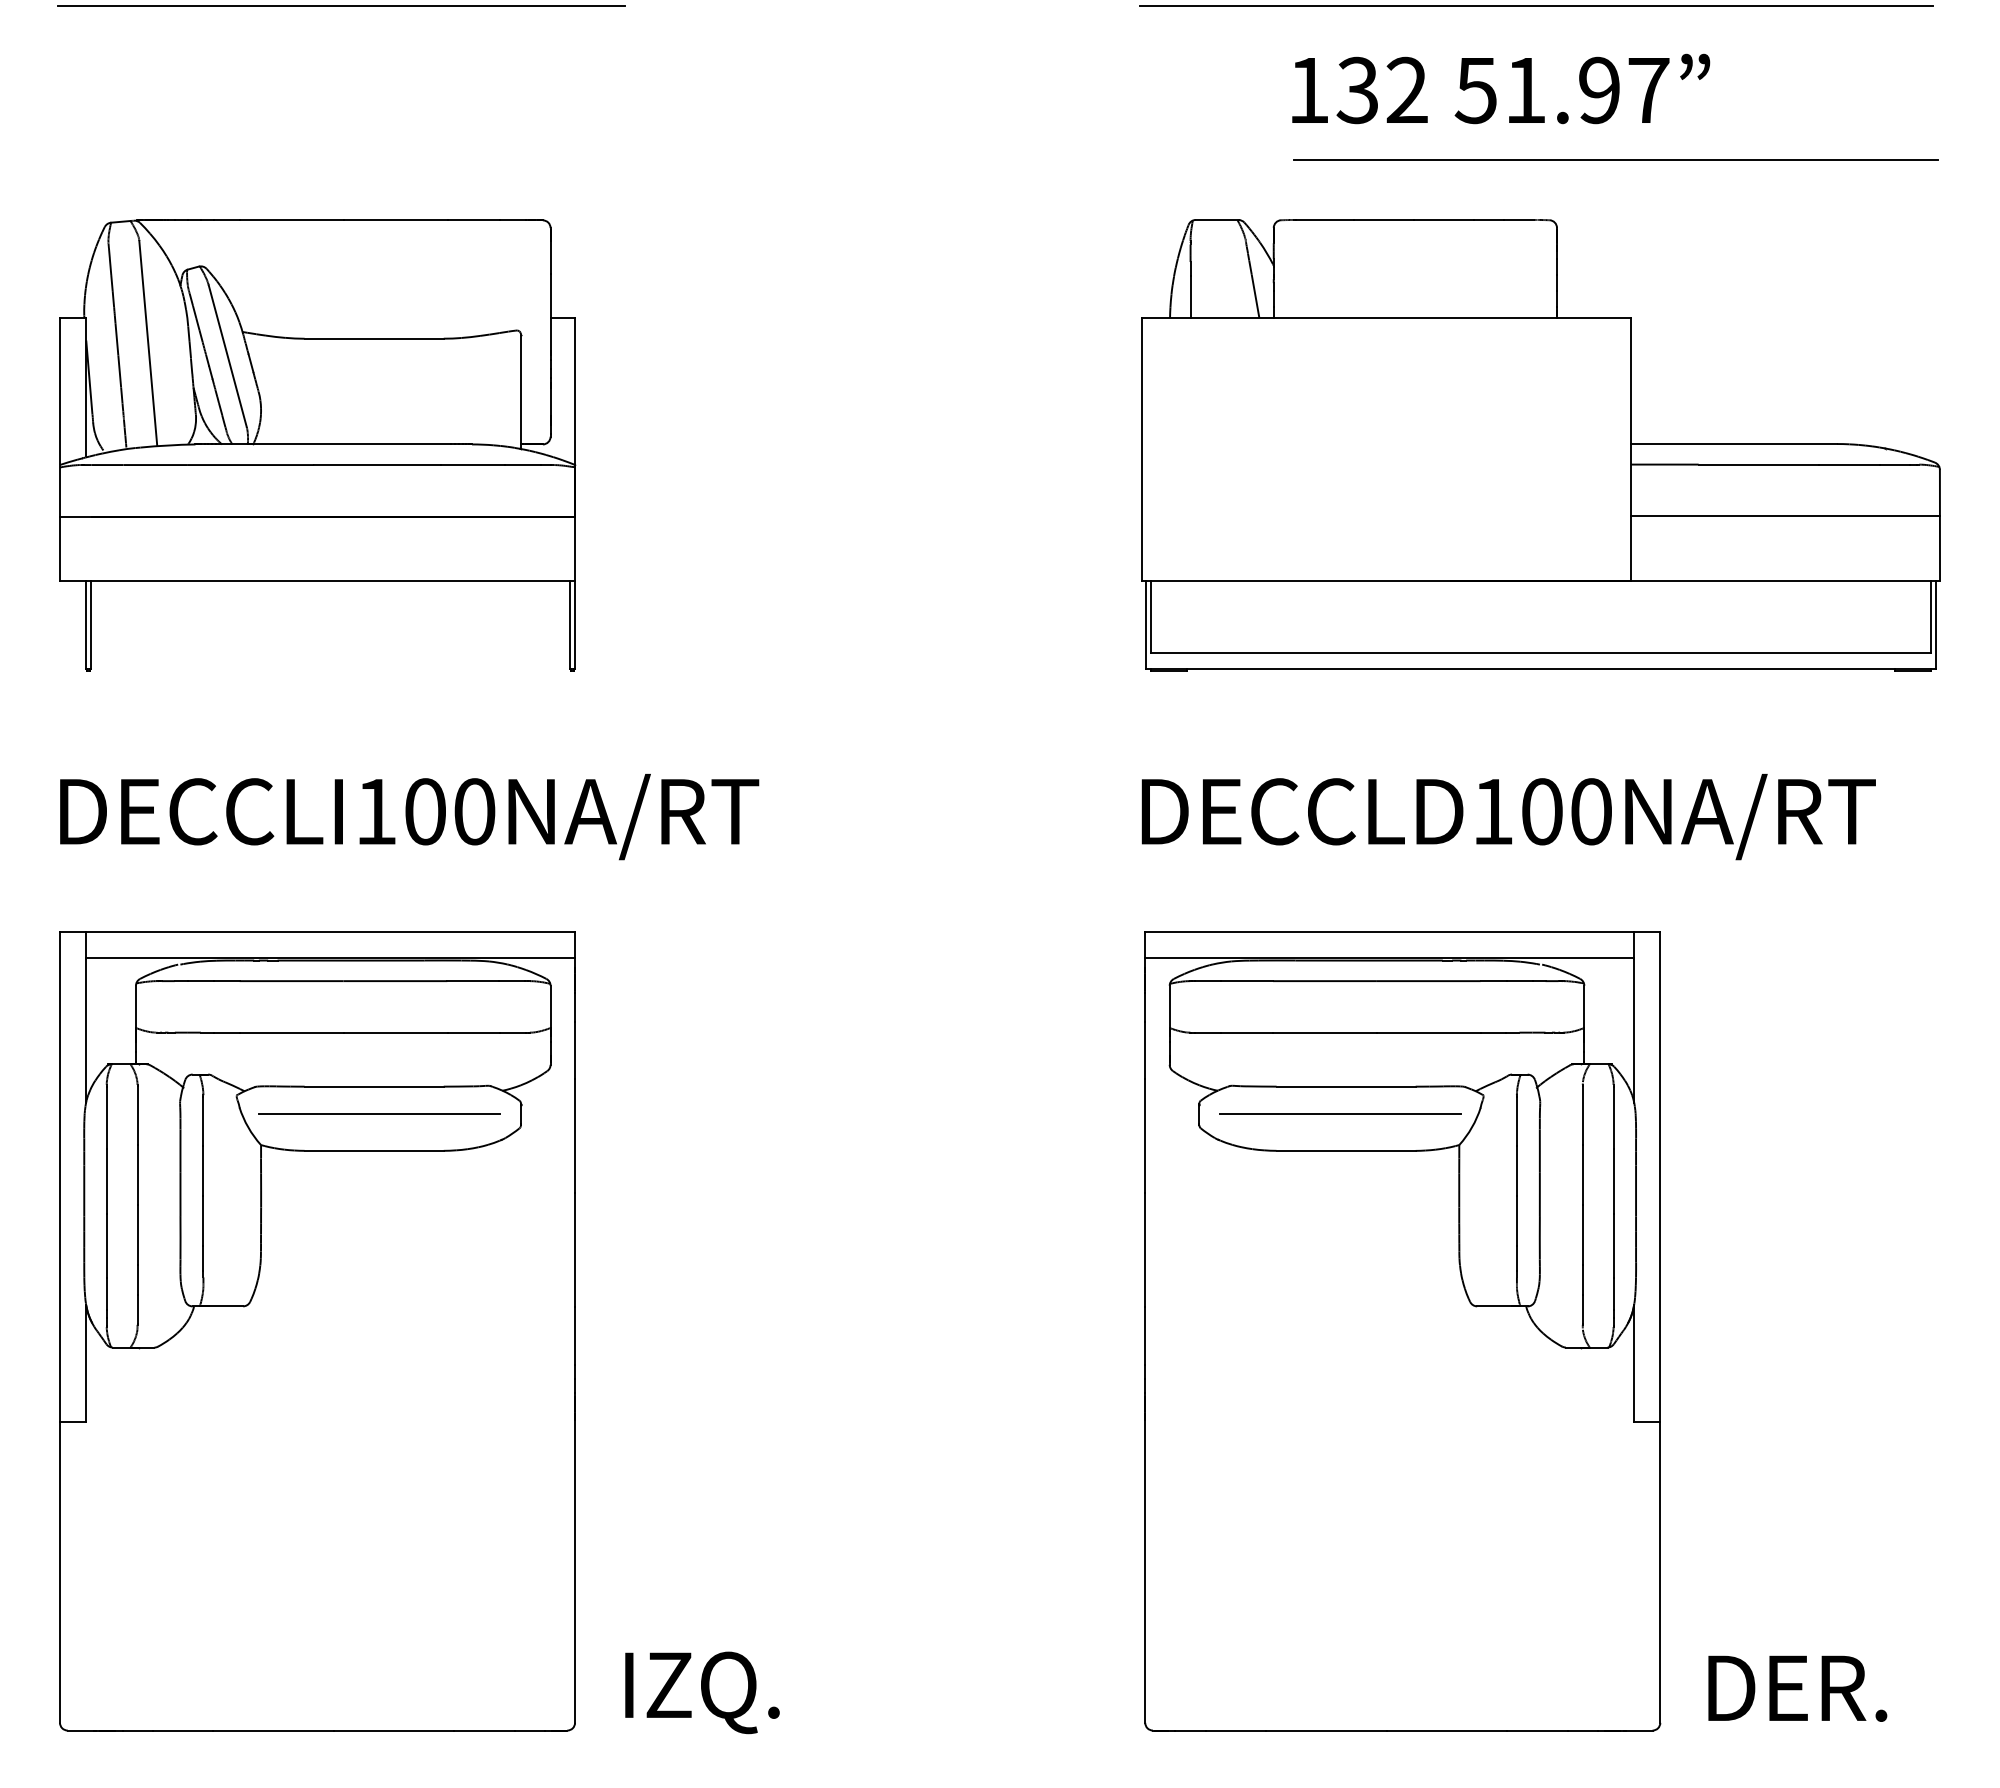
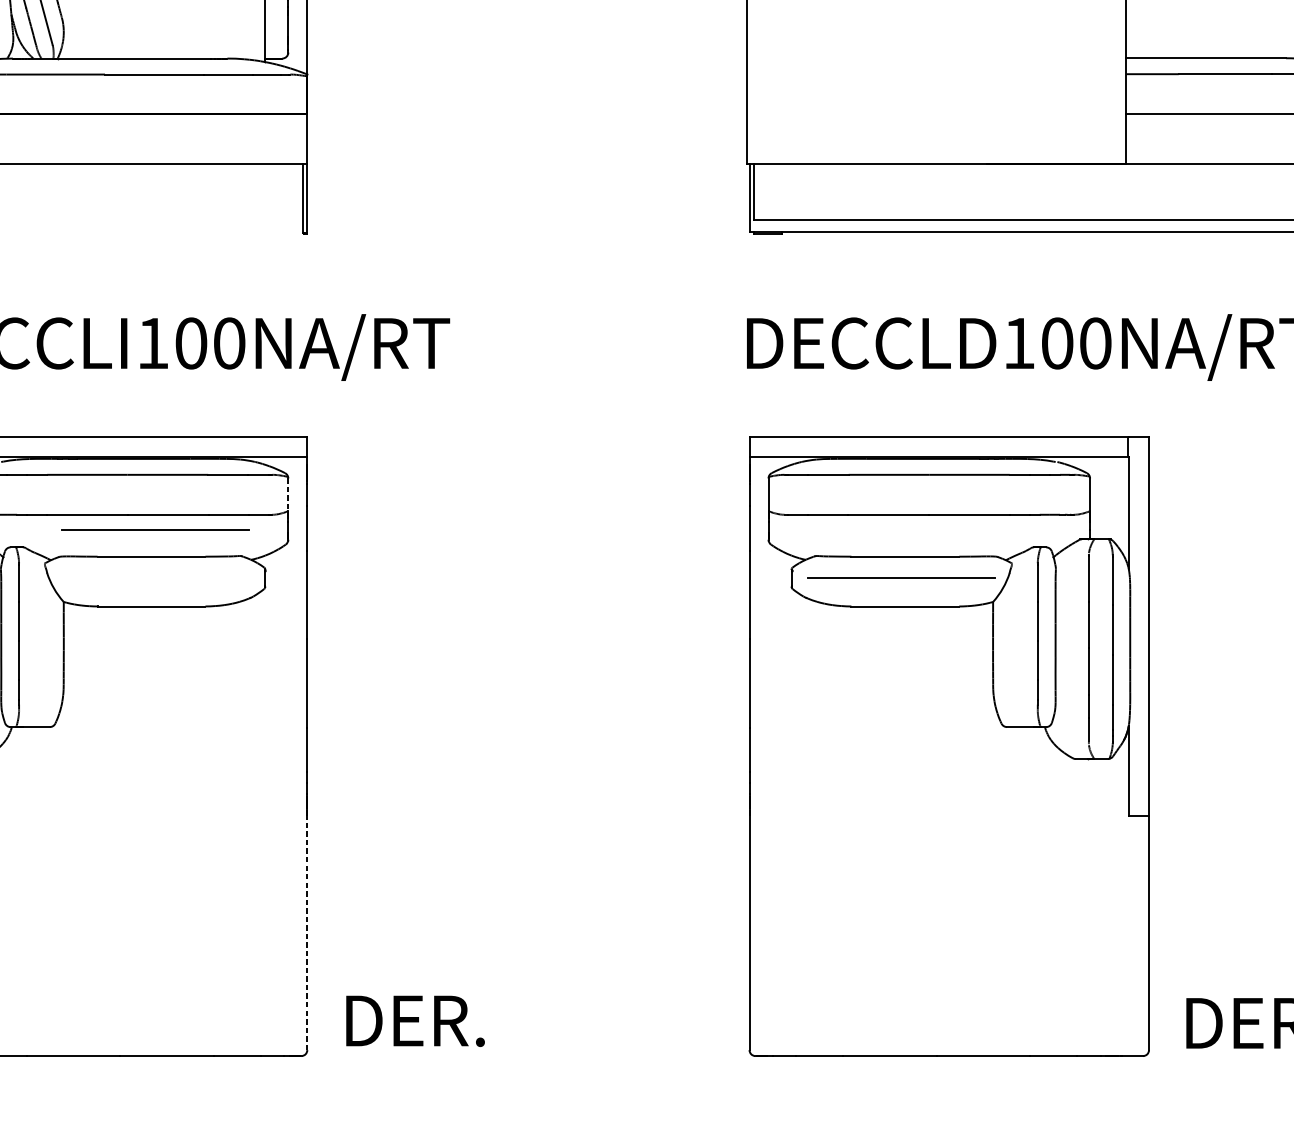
line: (550, 1007) -> (288, 495), solid -> dashed
line: (379, 1113) -> (155, 529), moved
line: (575, 1571) -> (307, 932), solid -> dashed
text: (718, 1692) -> (418, 1026), IZQ. -> DER.

